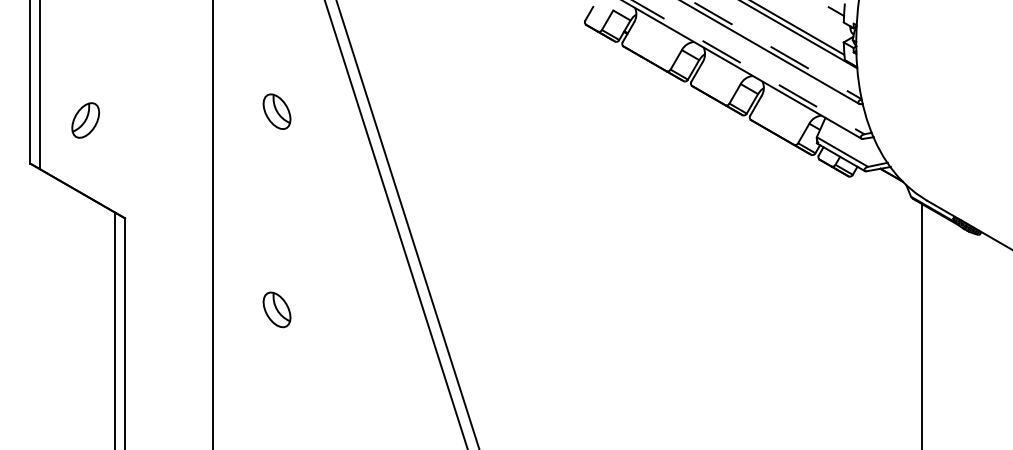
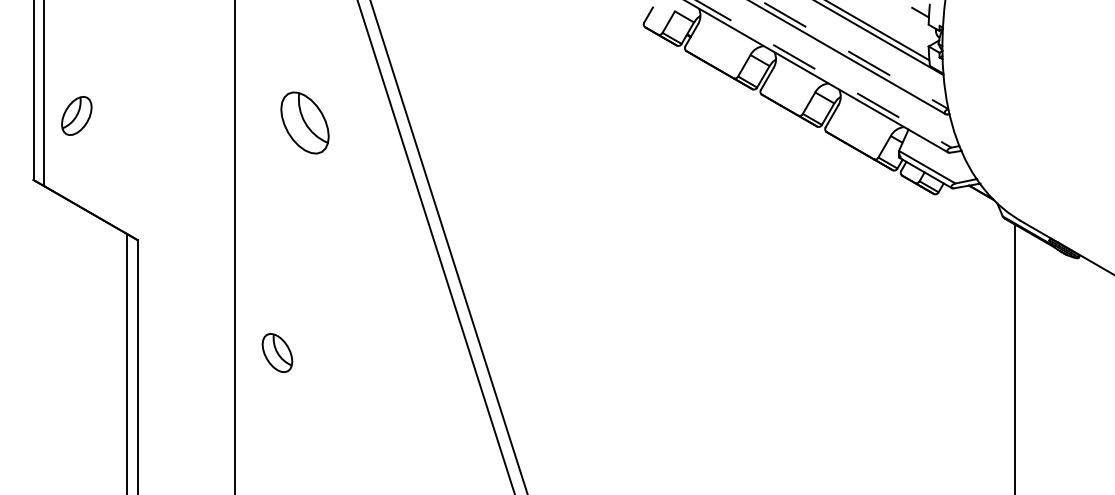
part: (276, 111) -> (304, 122), size x1.6
part: (85, 120) -> (76, 115), moved
part: (276, 309) -> (276, 352), moved

